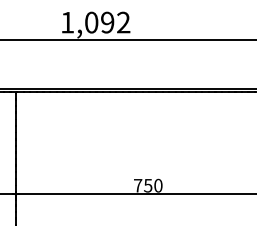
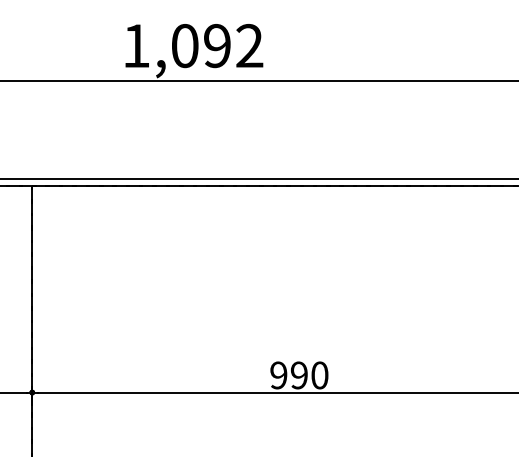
text: (143, 185) -> (289, 374), 750 -> 990

